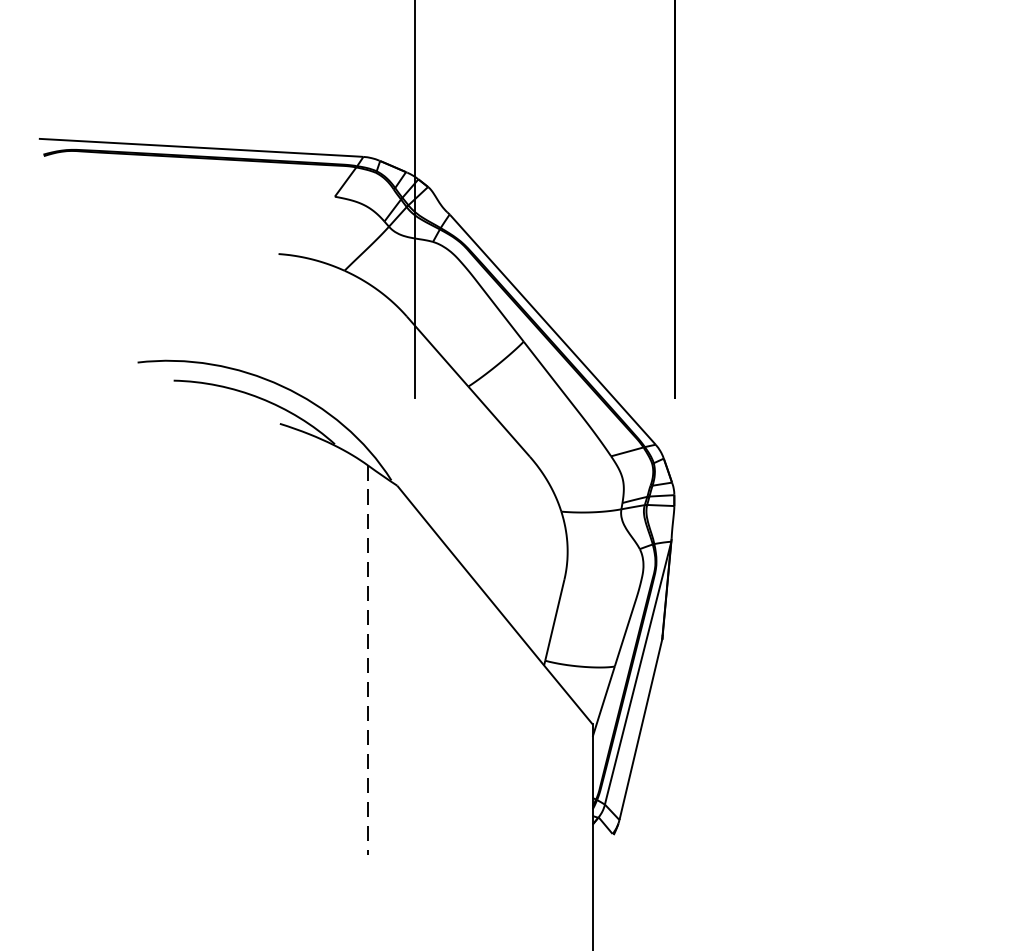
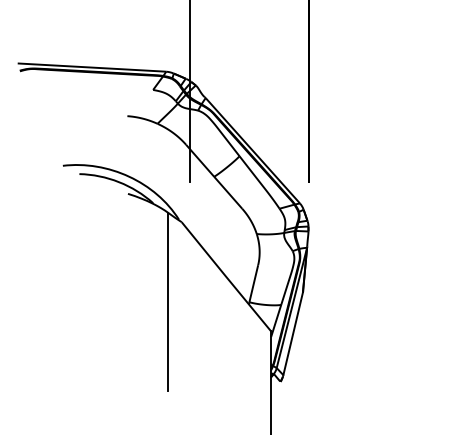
line: (368, 661) -> (168, 302), dashed -> solid

